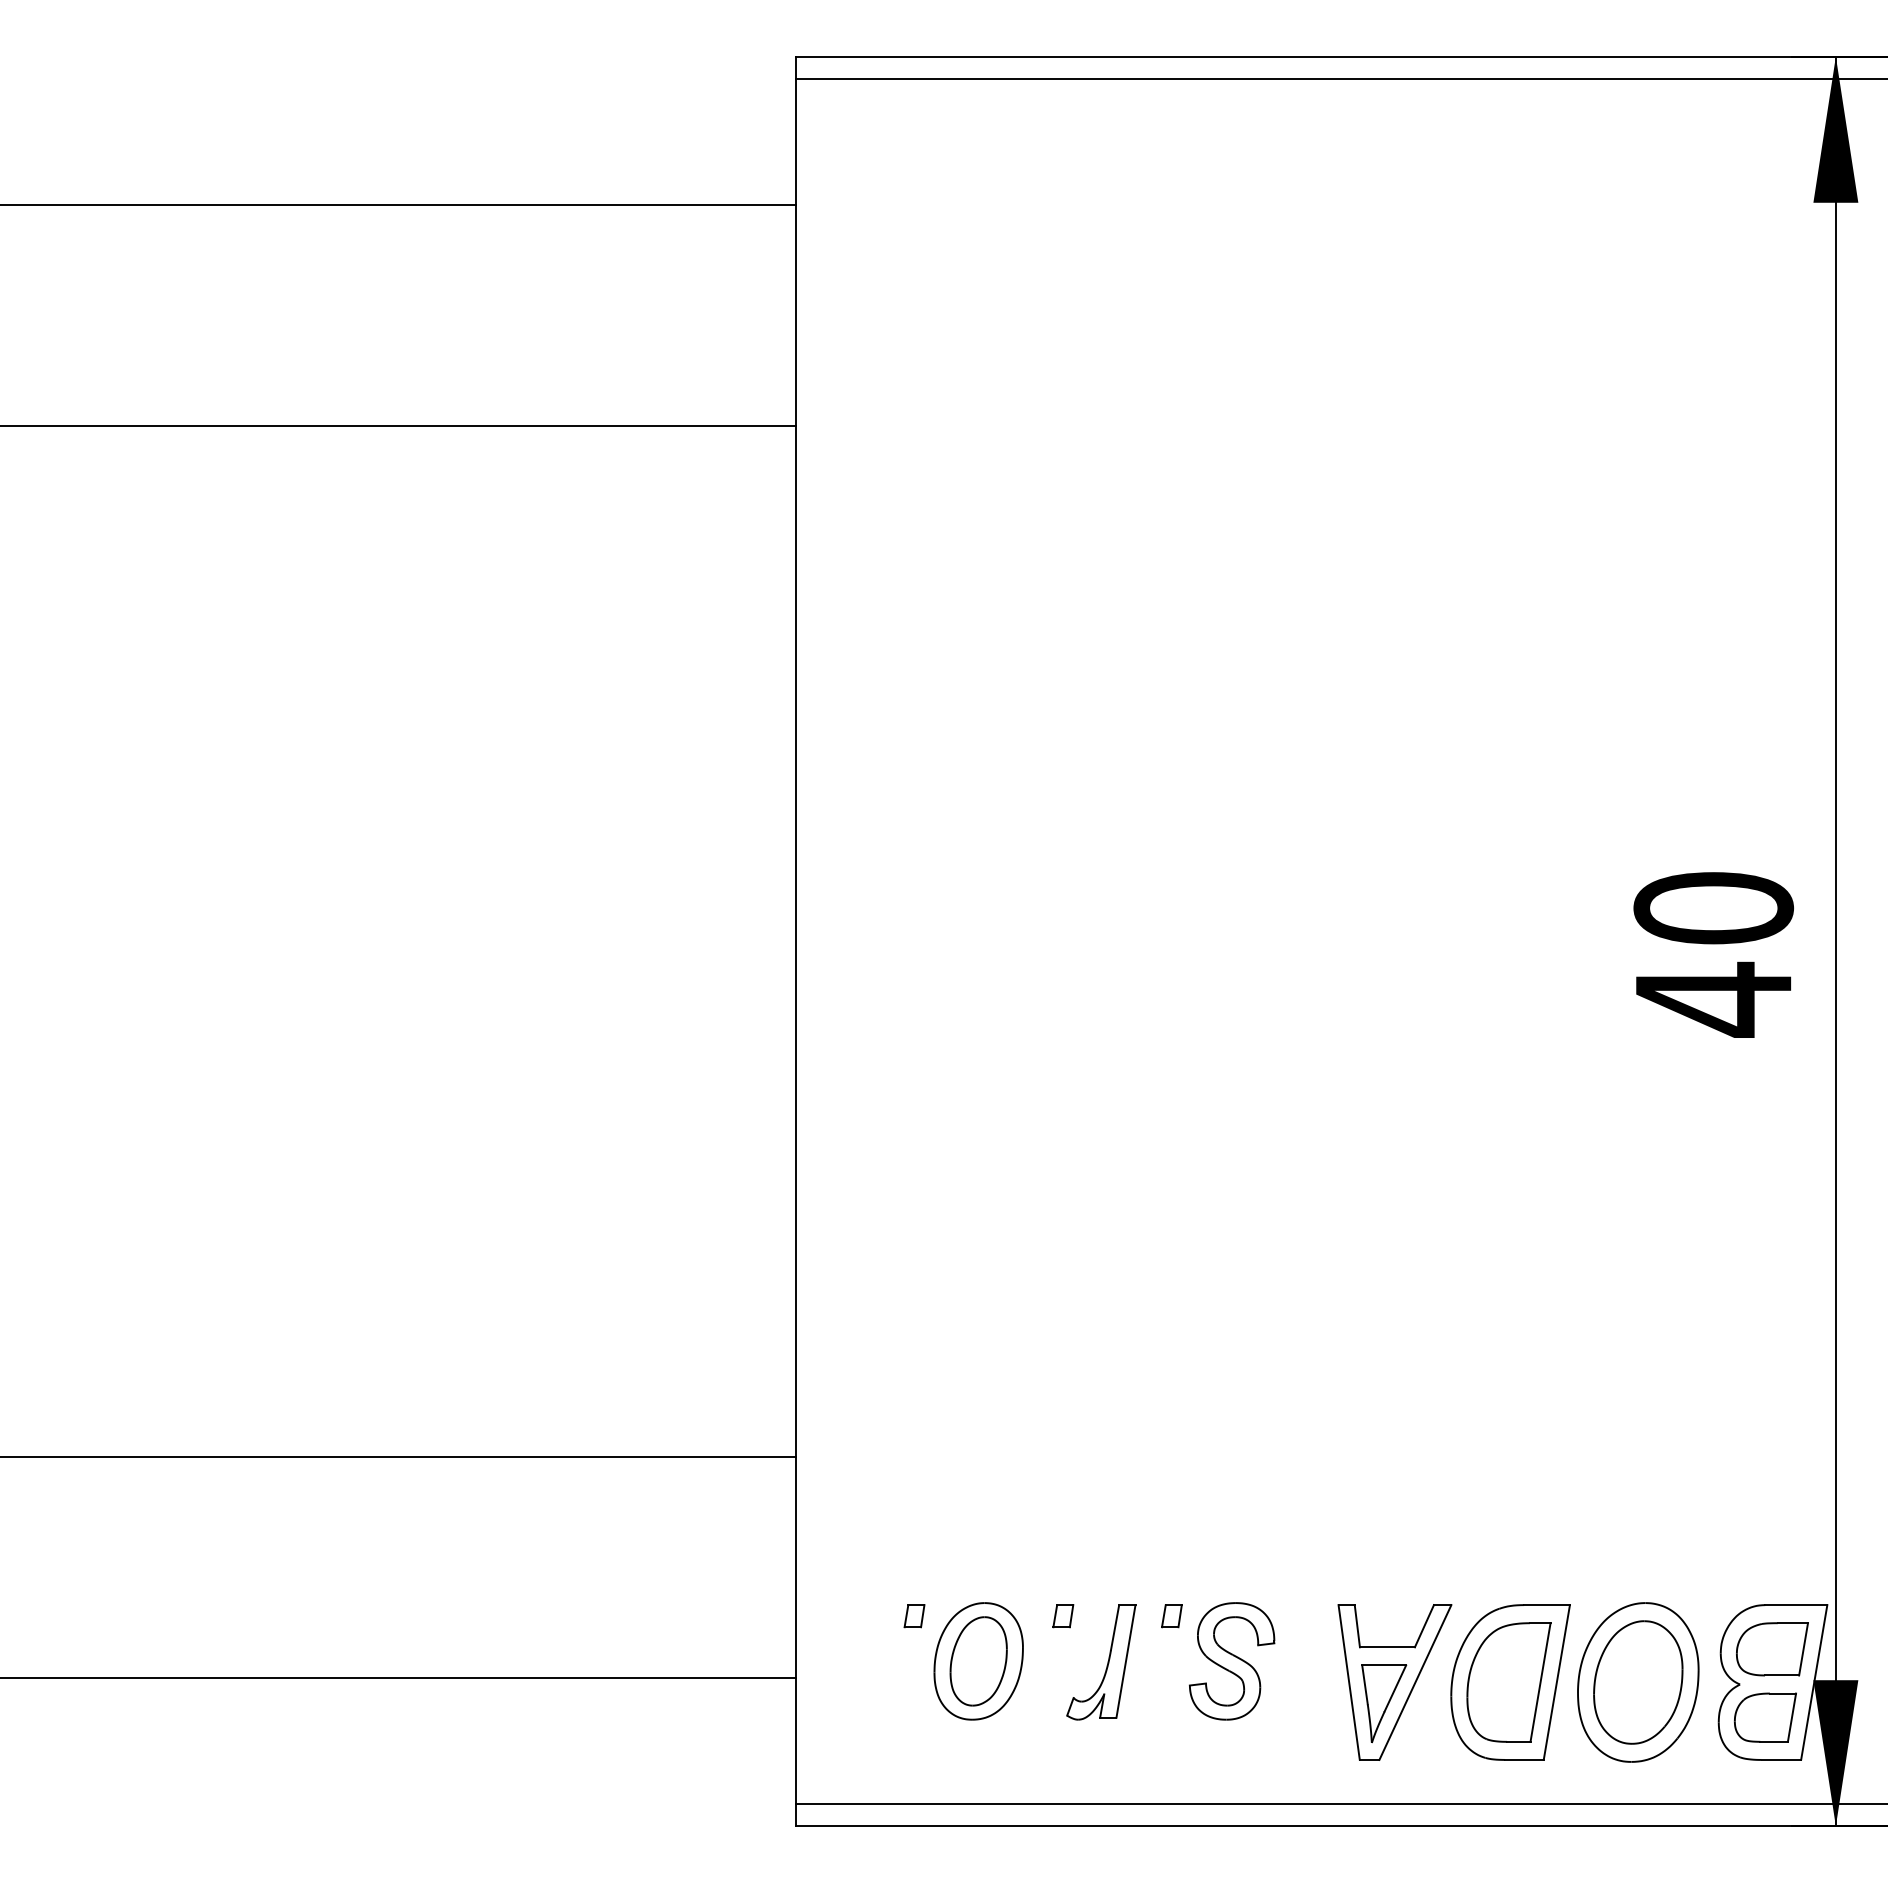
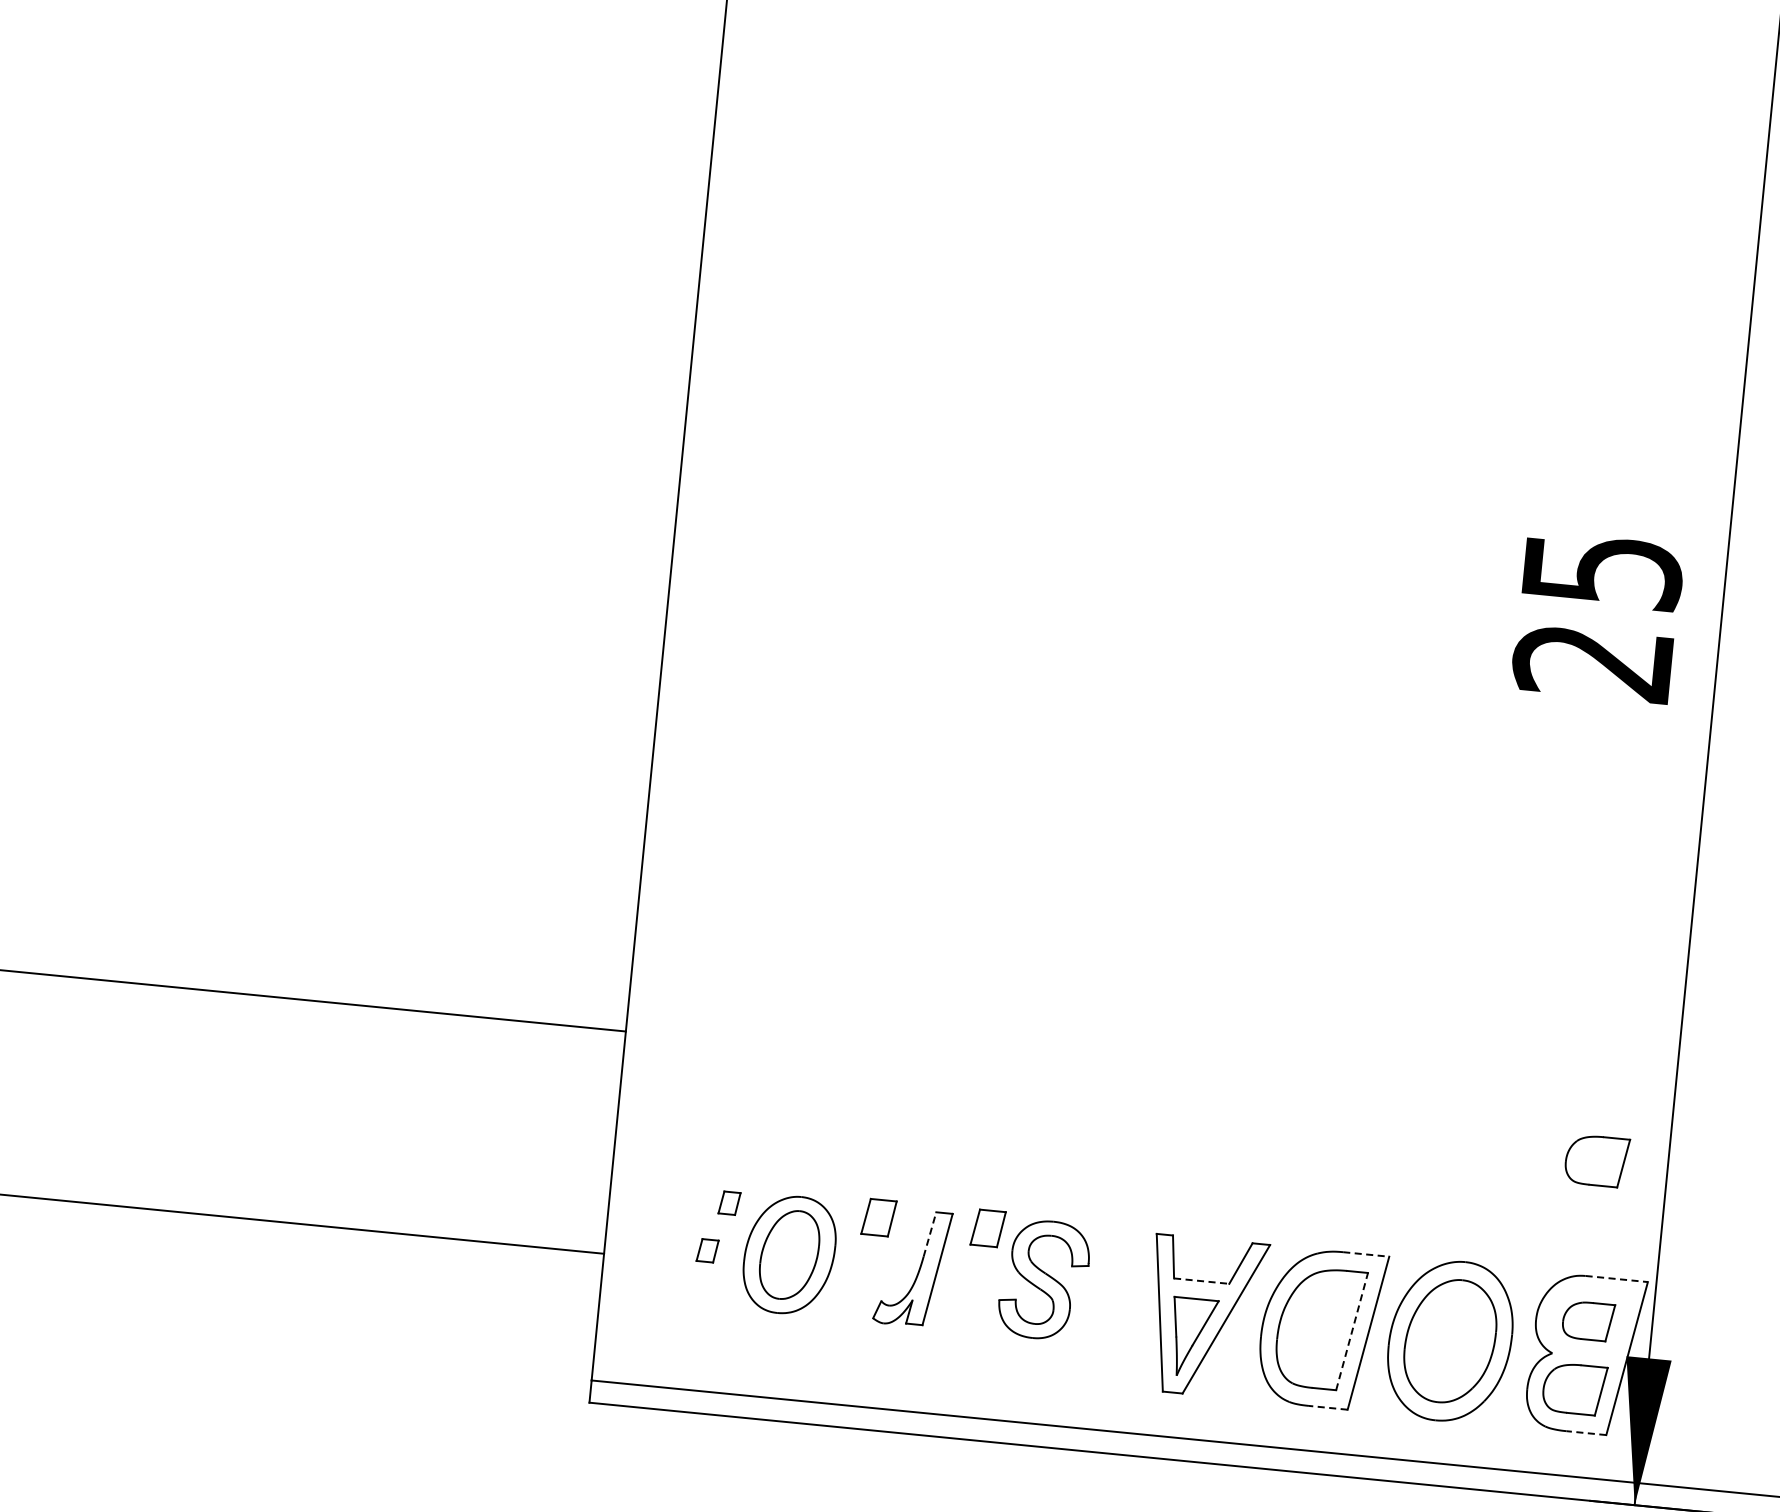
text: (1713, 954) -> (1597, 617), 40 -> 25
part: (1765, 1490) -> (1597, 1160), added
line: (1547, 1605) -> (1366, 1254), solid -> dashed
line: (1796, 1605) -> (1616, 1279), solid -> dashed
part: (1063, 1616) -> (879, 1218), size x1.6
part: (1171, 1616) -> (987, 1228), size x1.6
line: (1115, 1627) -> (930, 1234), solid -> dashed
line: (1387, 1647) -> (1201, 1281), solid -> dashed
part: (1772, 1649) -> (1588, 1321), size x0.7
part: (897, 1665) -> (707, 1251), added
line: (1540, 1682) -> (1352, 1331), solid -> dashed
line: (1523, 1759) -> (1327, 1407), solid -> dashed
line: (1781, 1759) -> (1586, 1432), solid -> dashed

